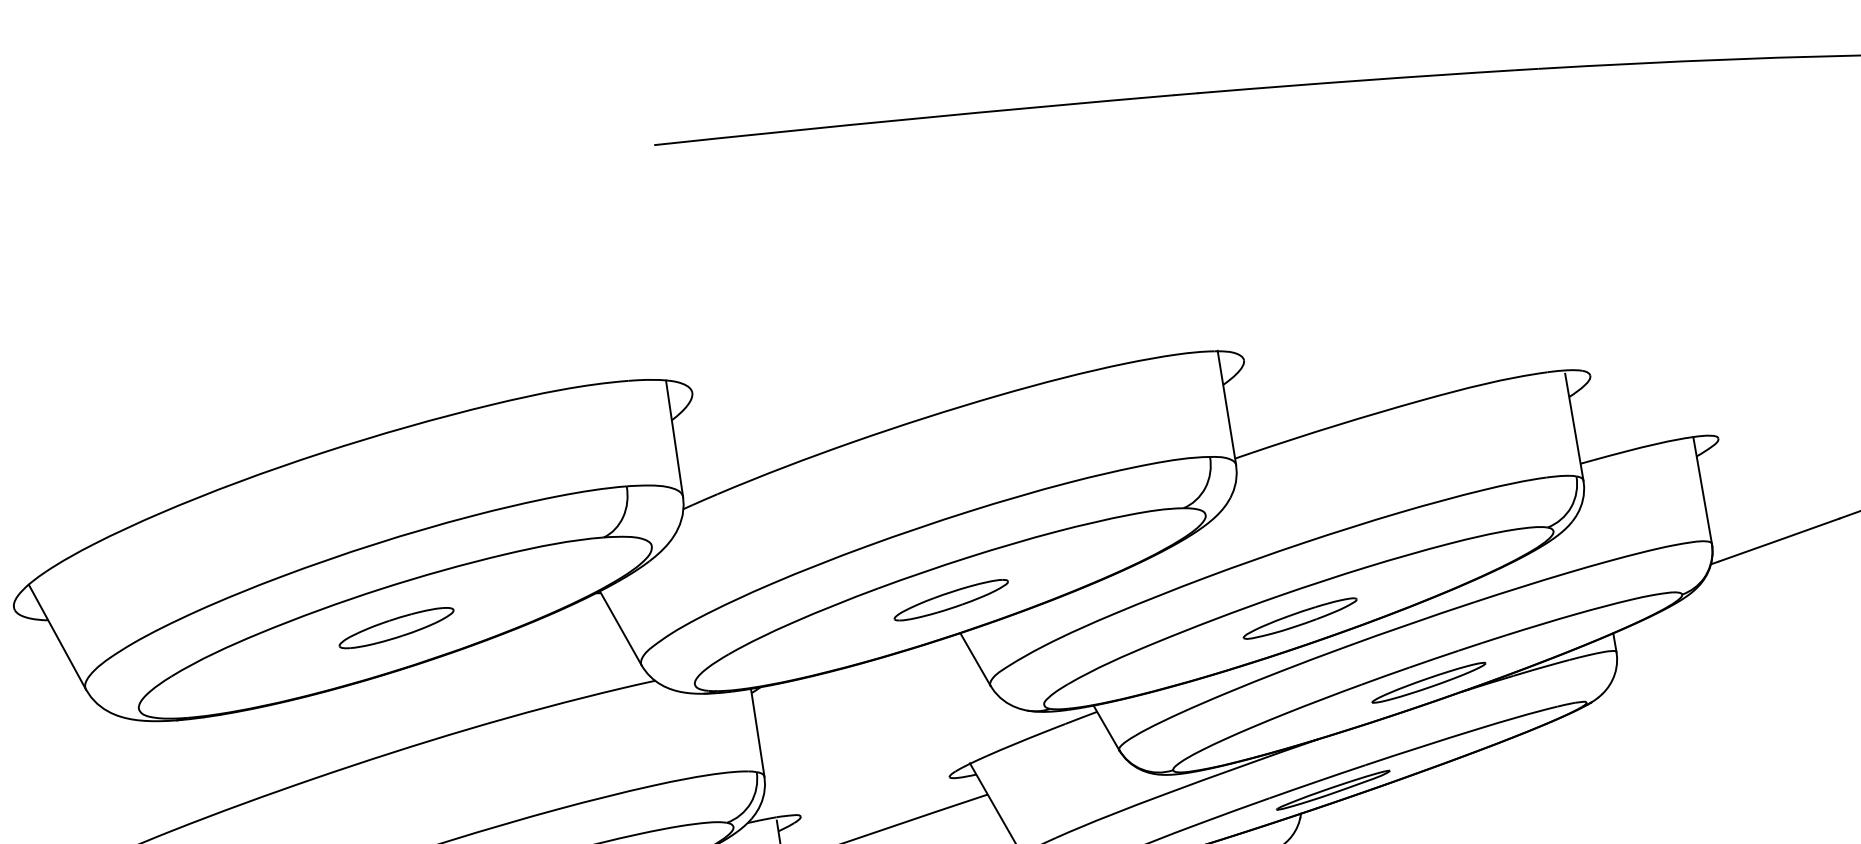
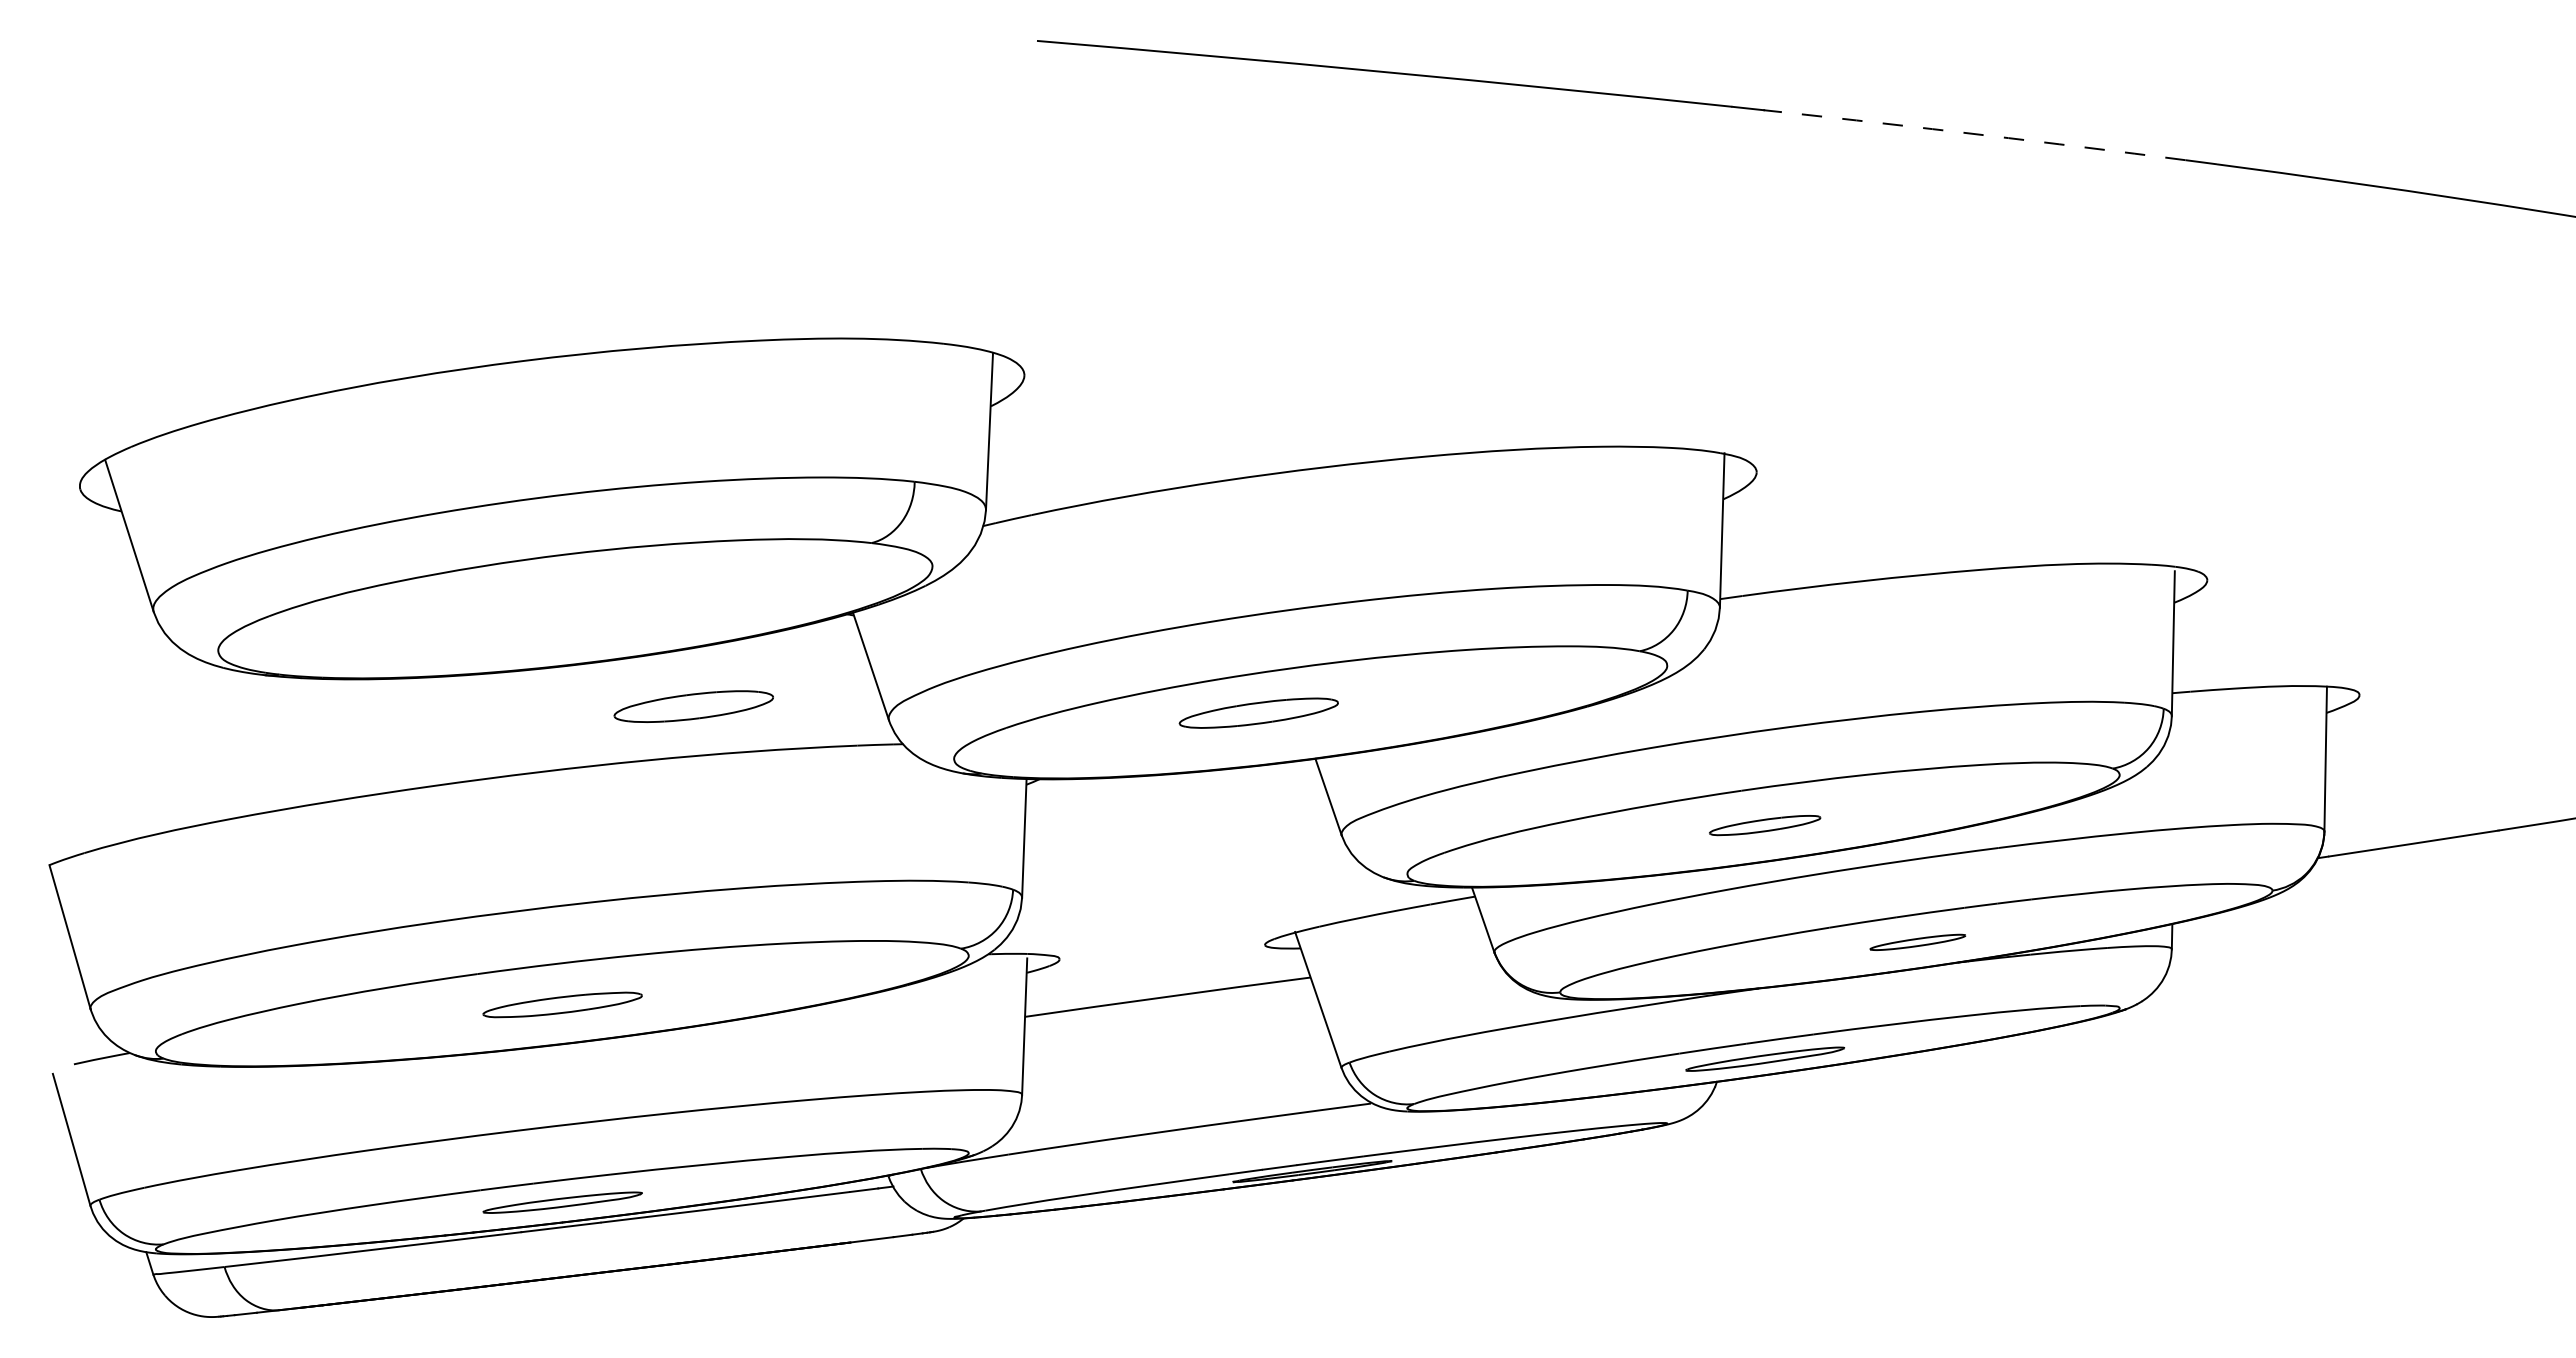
arc: (1362, 80) -> (1983, 135), solid -> dashed
part: (950, 599) -> (1258, 712), moved
part: (1299, 618) -> (1764, 825), size x0.7
part: (396, 628) -> (693, 706), moved
part: (1428, 682) -> (1917, 942), size x0.6

